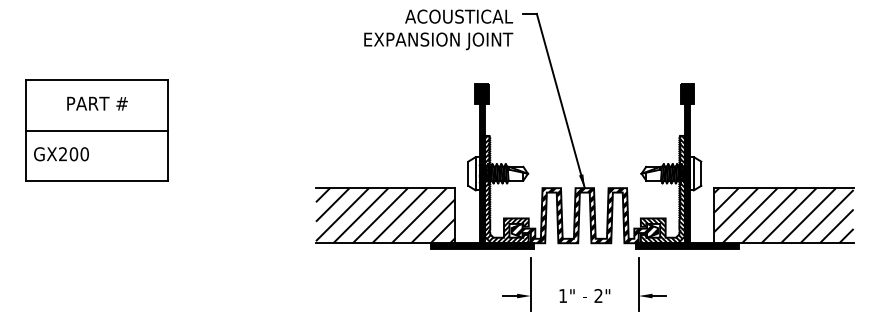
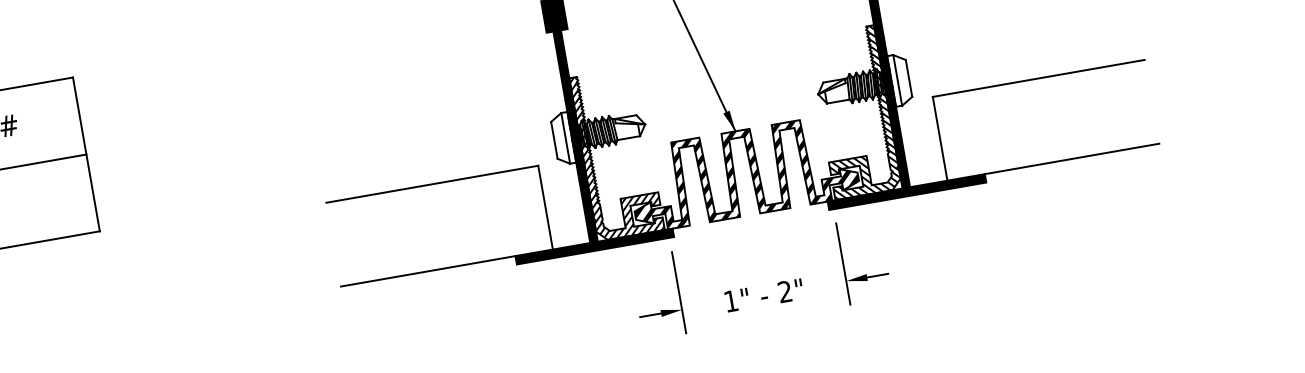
hatch: (385, 215) -> (439, 225), removed
hatch: (783, 215) -> (1045, 120), removed

